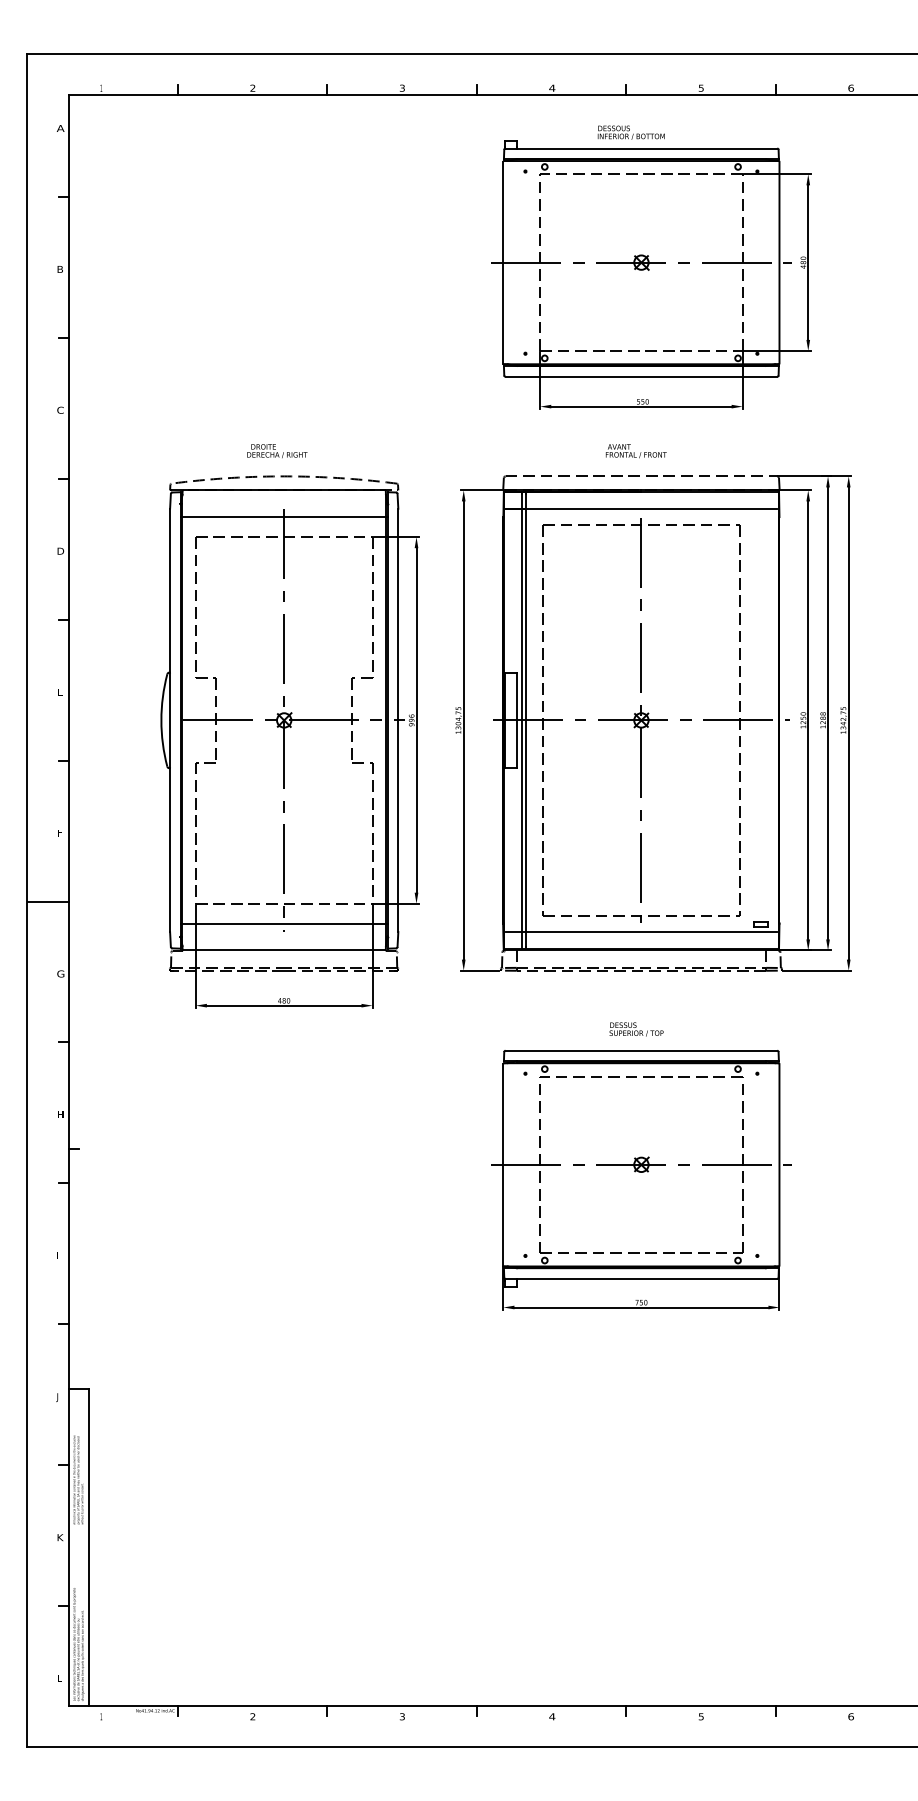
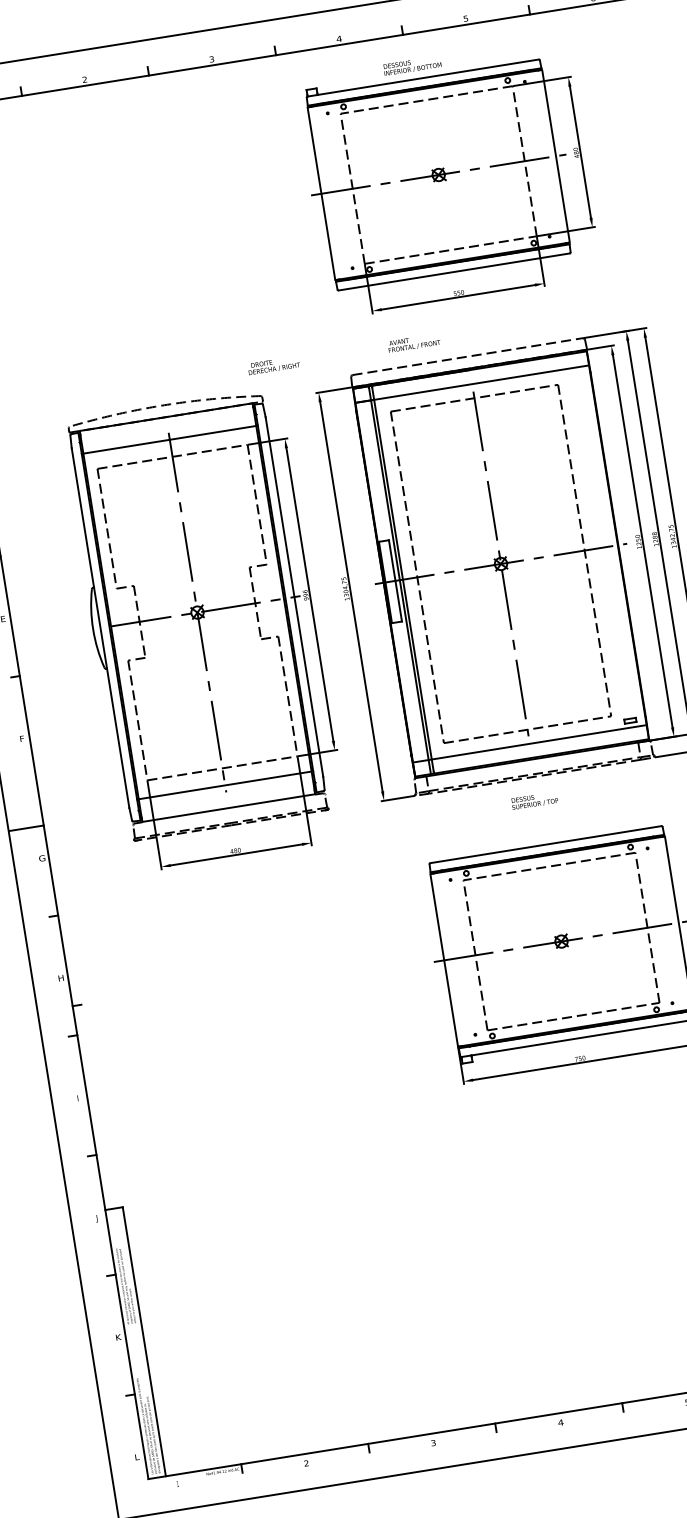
text: (277, 451) -> (274, 365), moved
text: (635, 451) -> (413, 343), moved
line: (48, 901) -> (26, 828), moved
text: (636, 1029) -> (534, 800), moved

